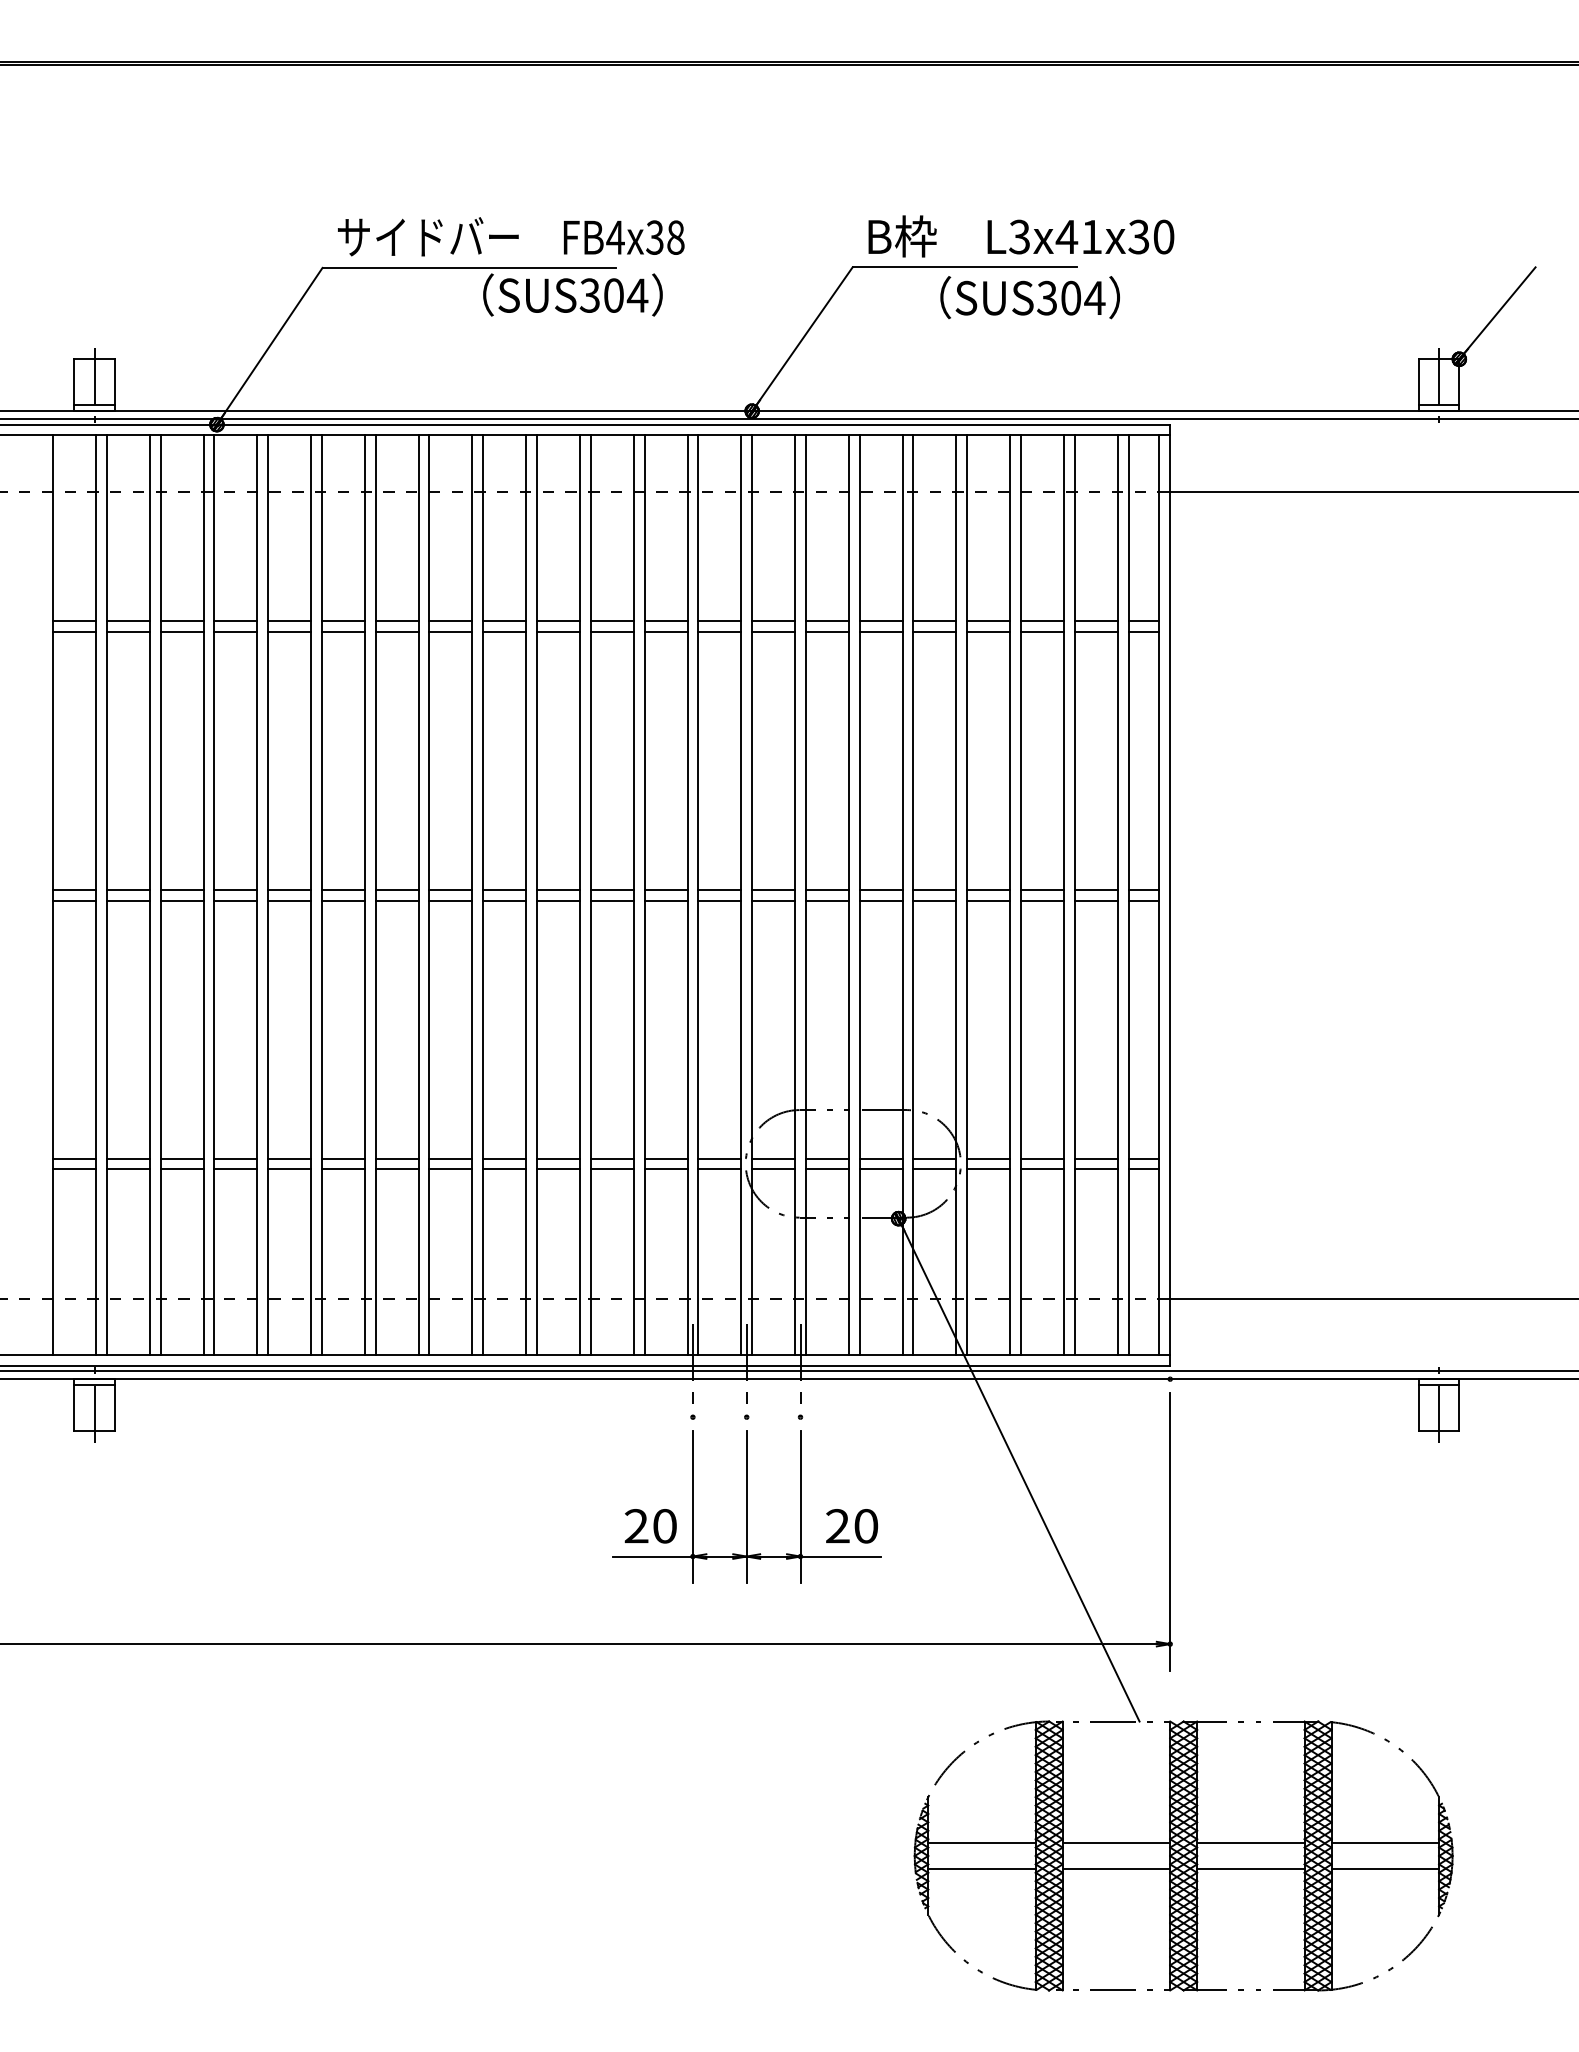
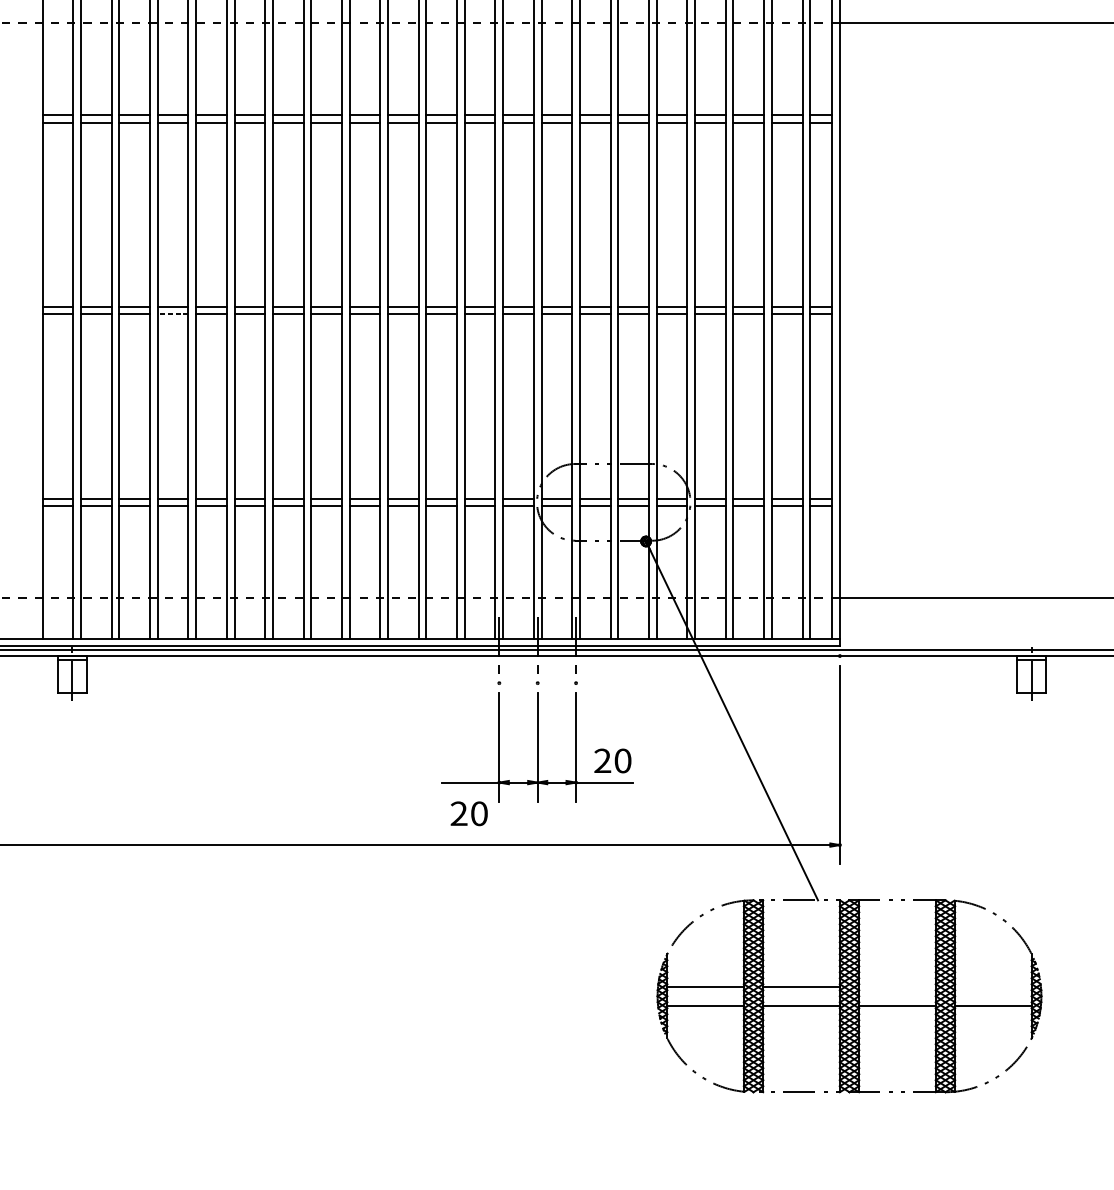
line: (235, 900) -> (172, 314), solid -> dashed
text: (650, 1526) -> (469, 813), moved
line: (1250, 1842) -> (897, 986), removed
line: (1385, 1842) -> (993, 986), removed

